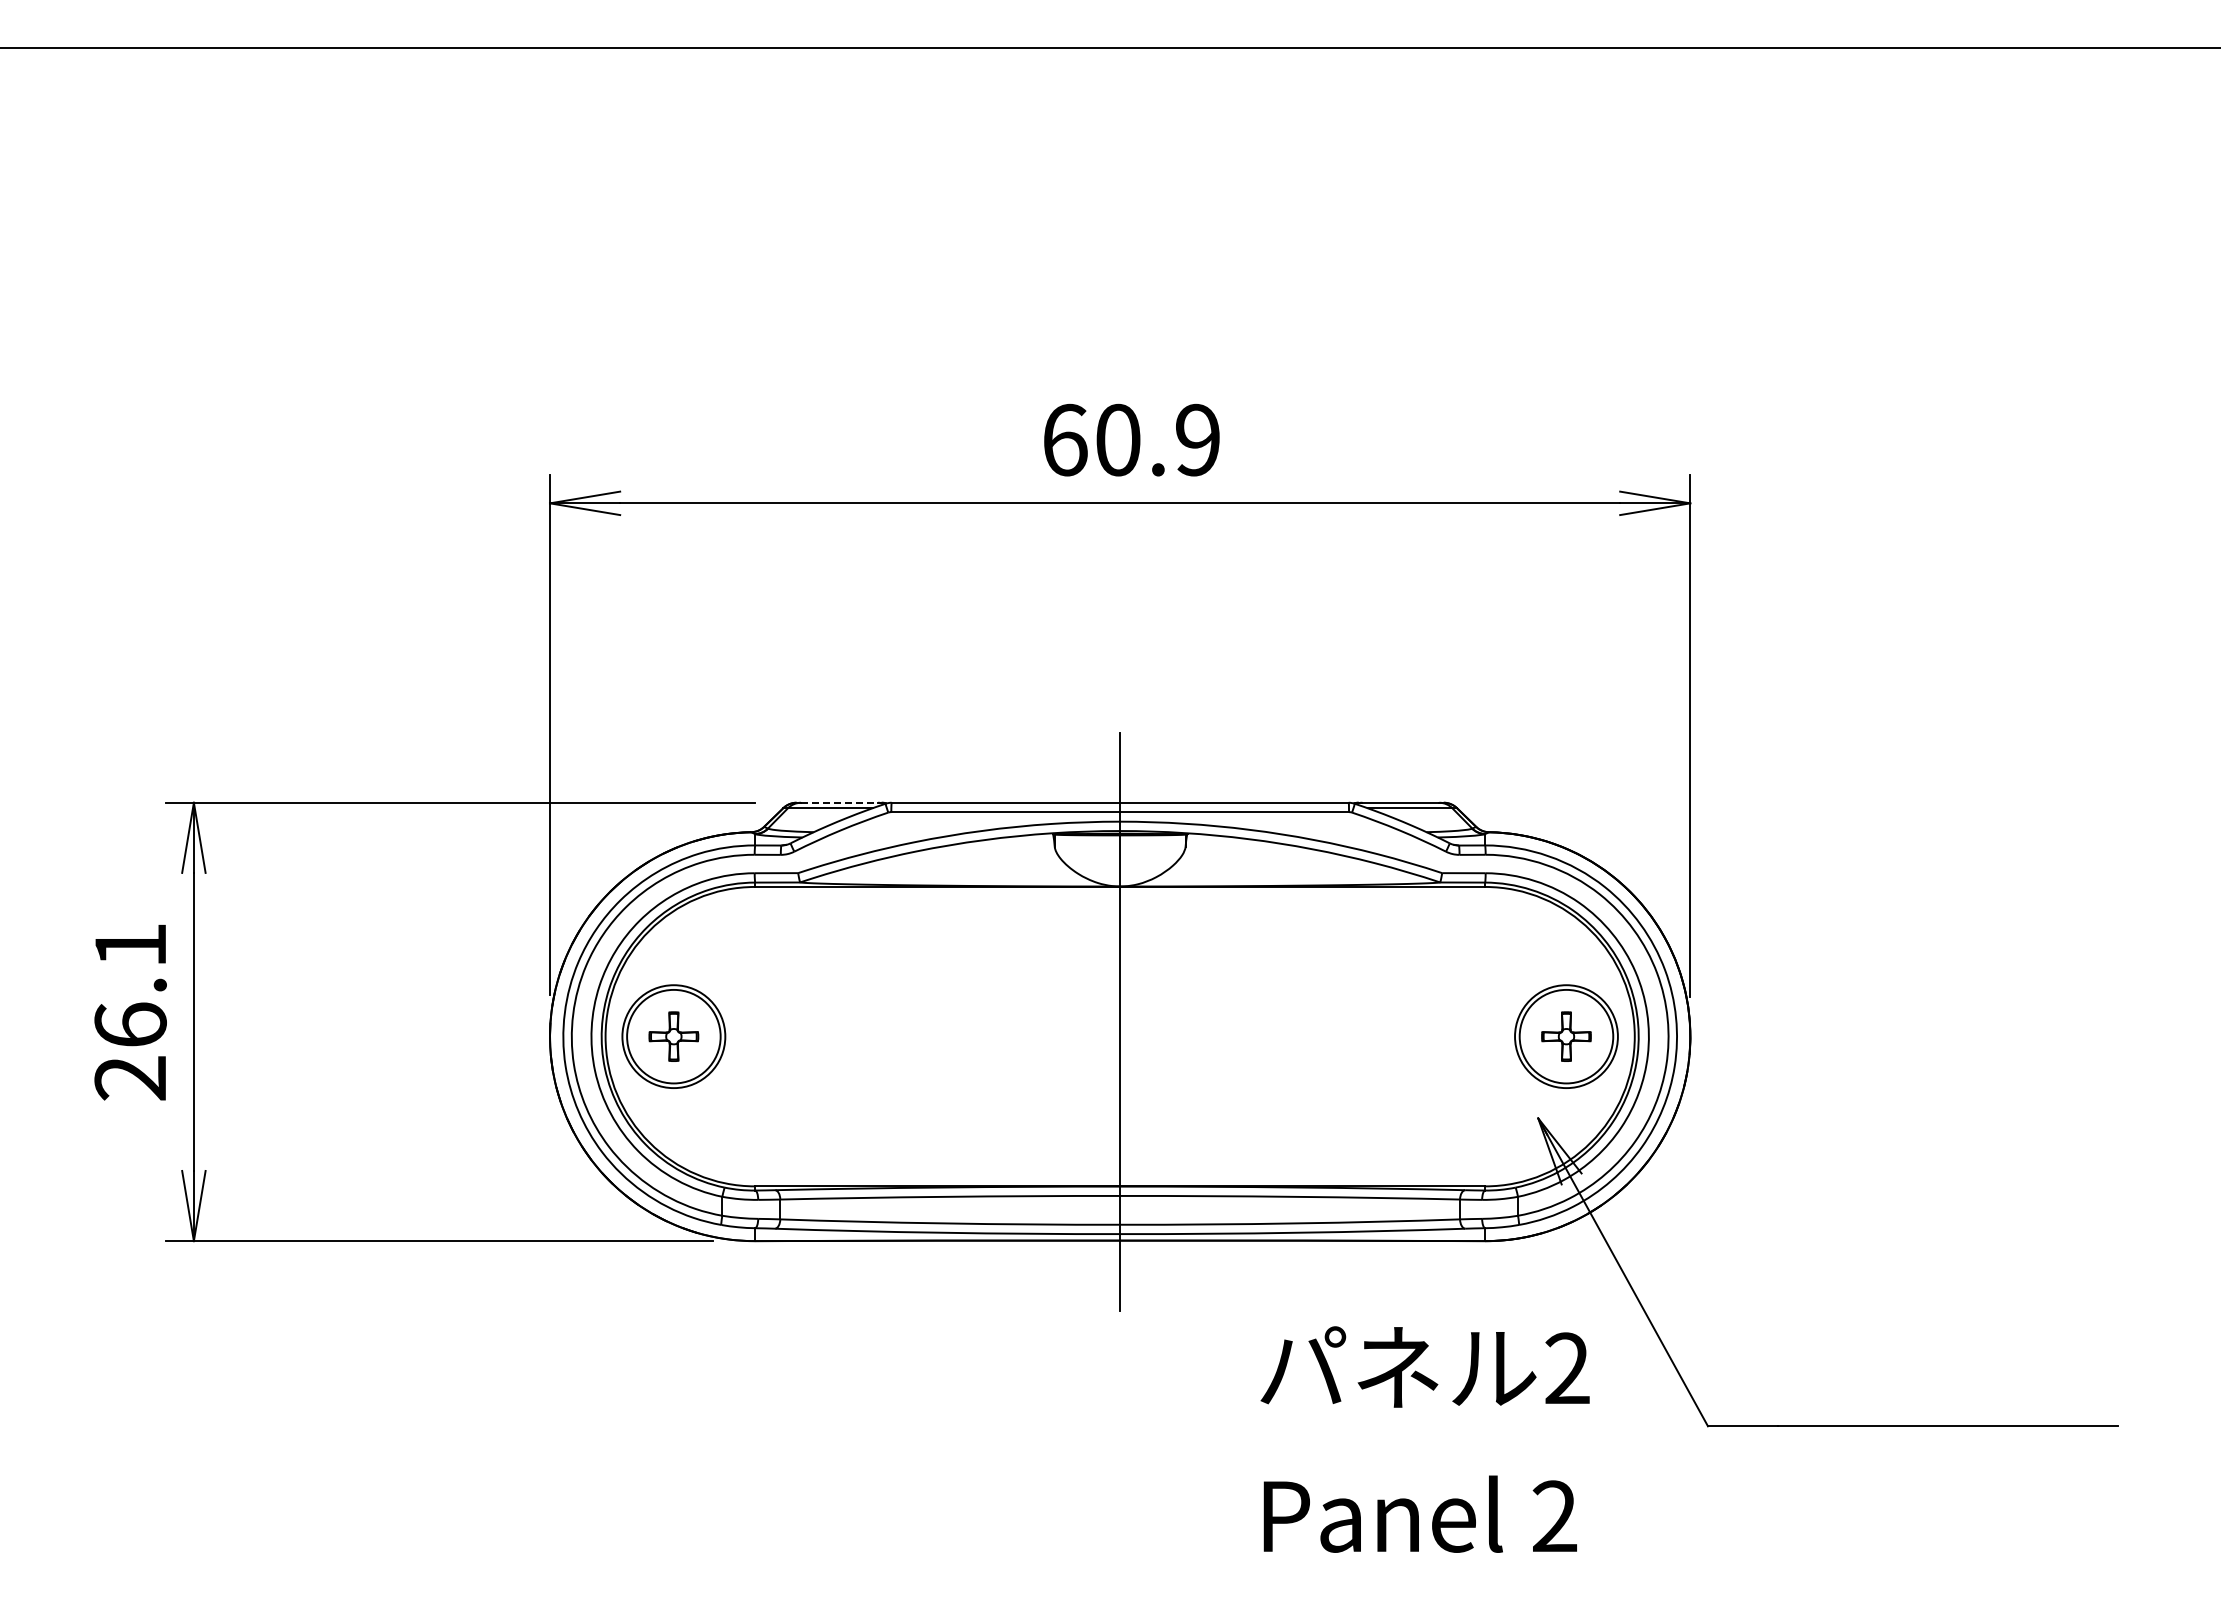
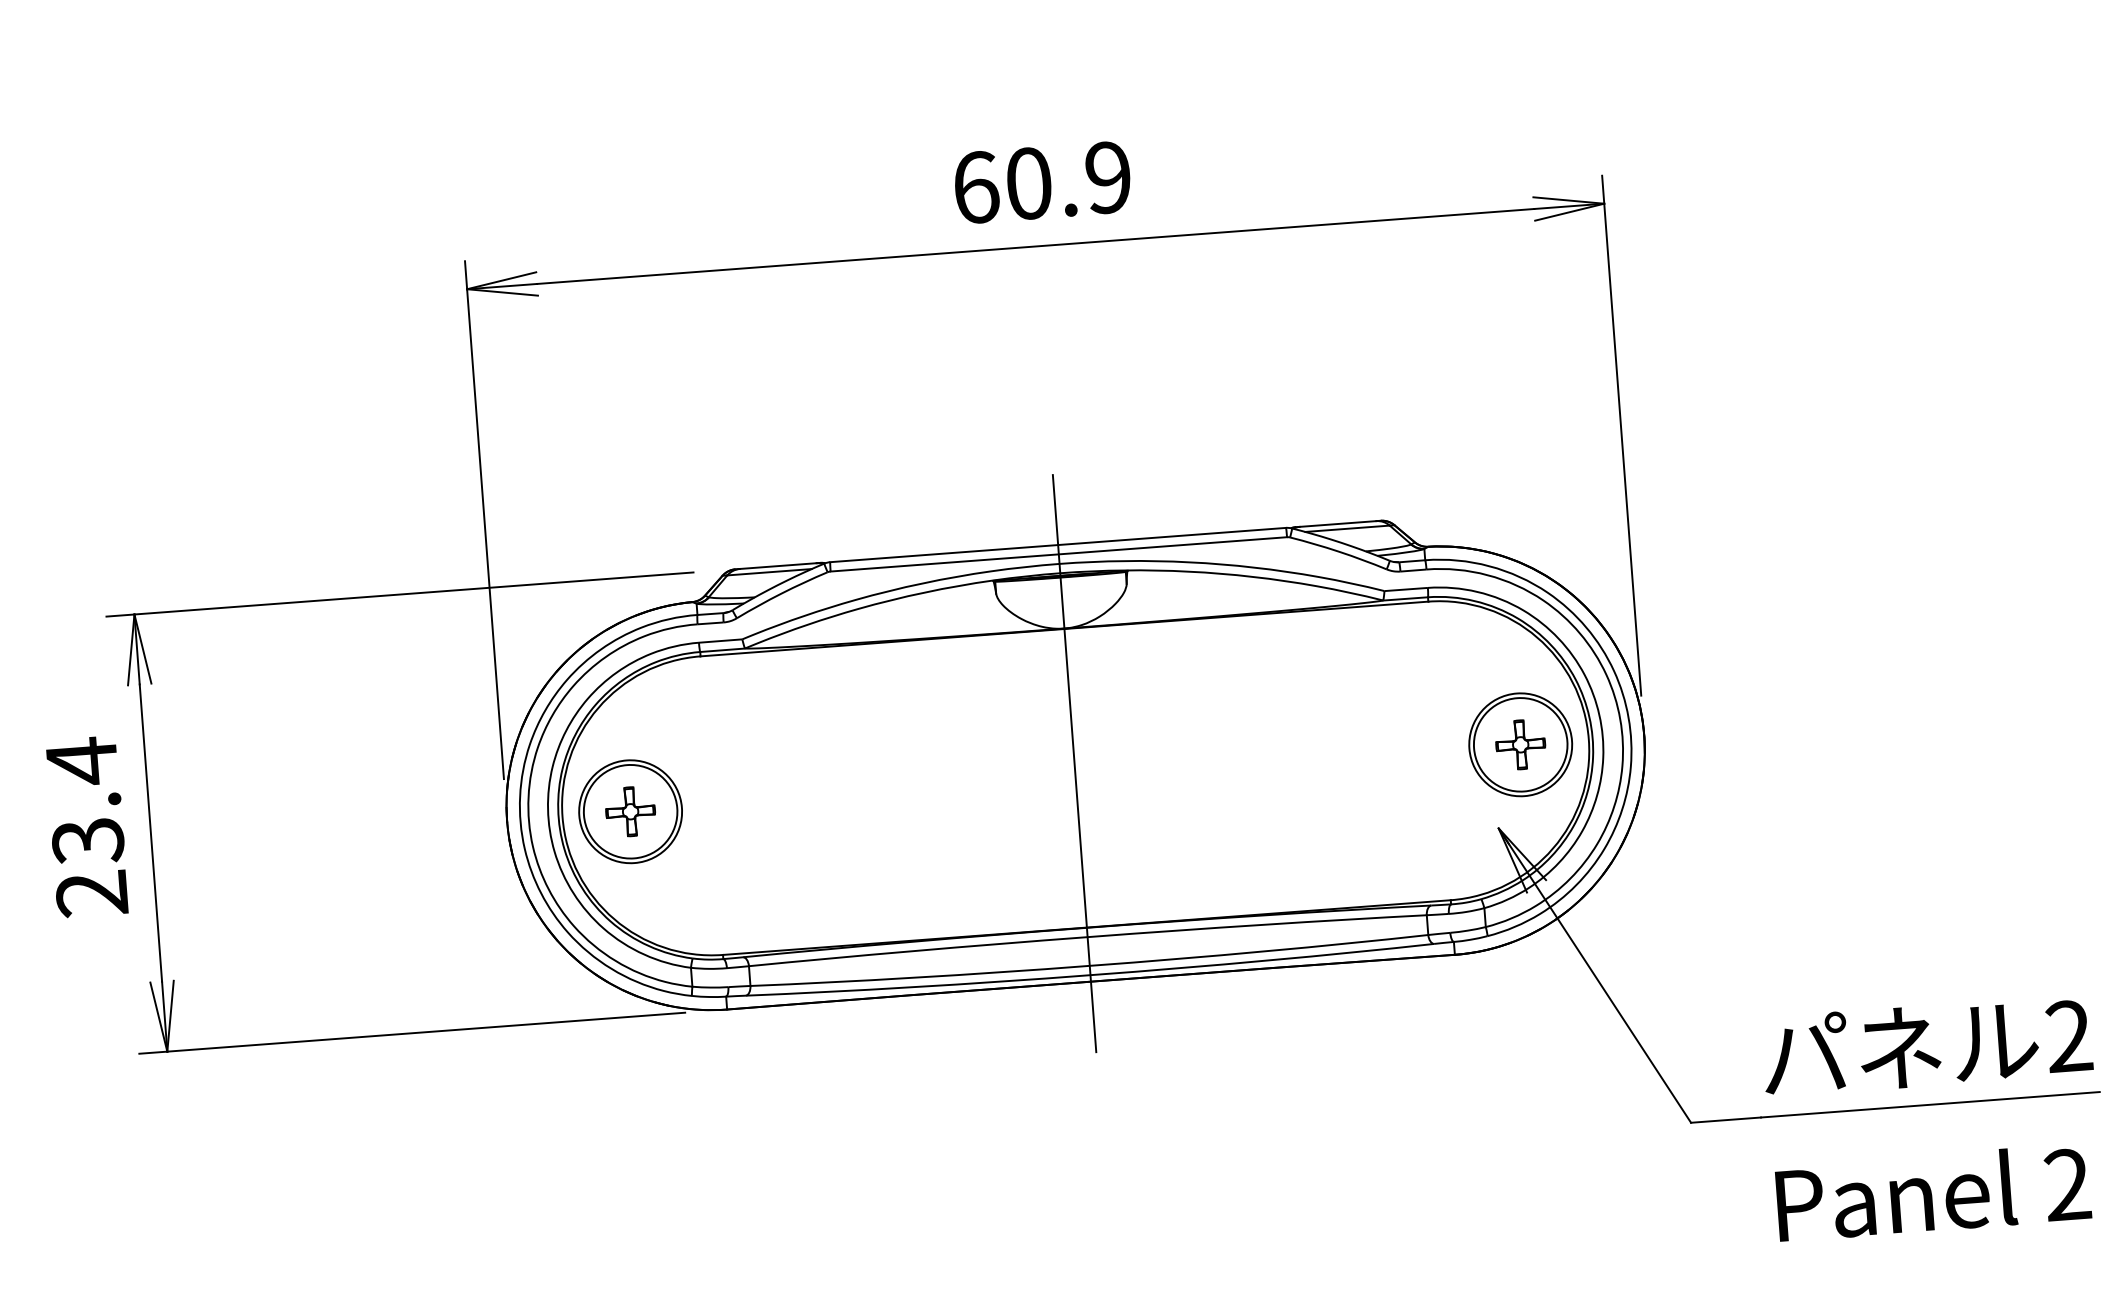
line: (839, 802) -> (778, 565), dashed -> solid
text: (130, 984) -> (84, 800), 26.1 -> 23.4
text: (1424, 1439) -> (1931, 1117), moved

